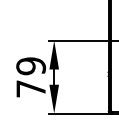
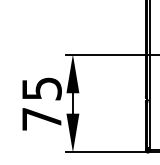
text: (30, 66) -> (41, 89), 79 -> 75

